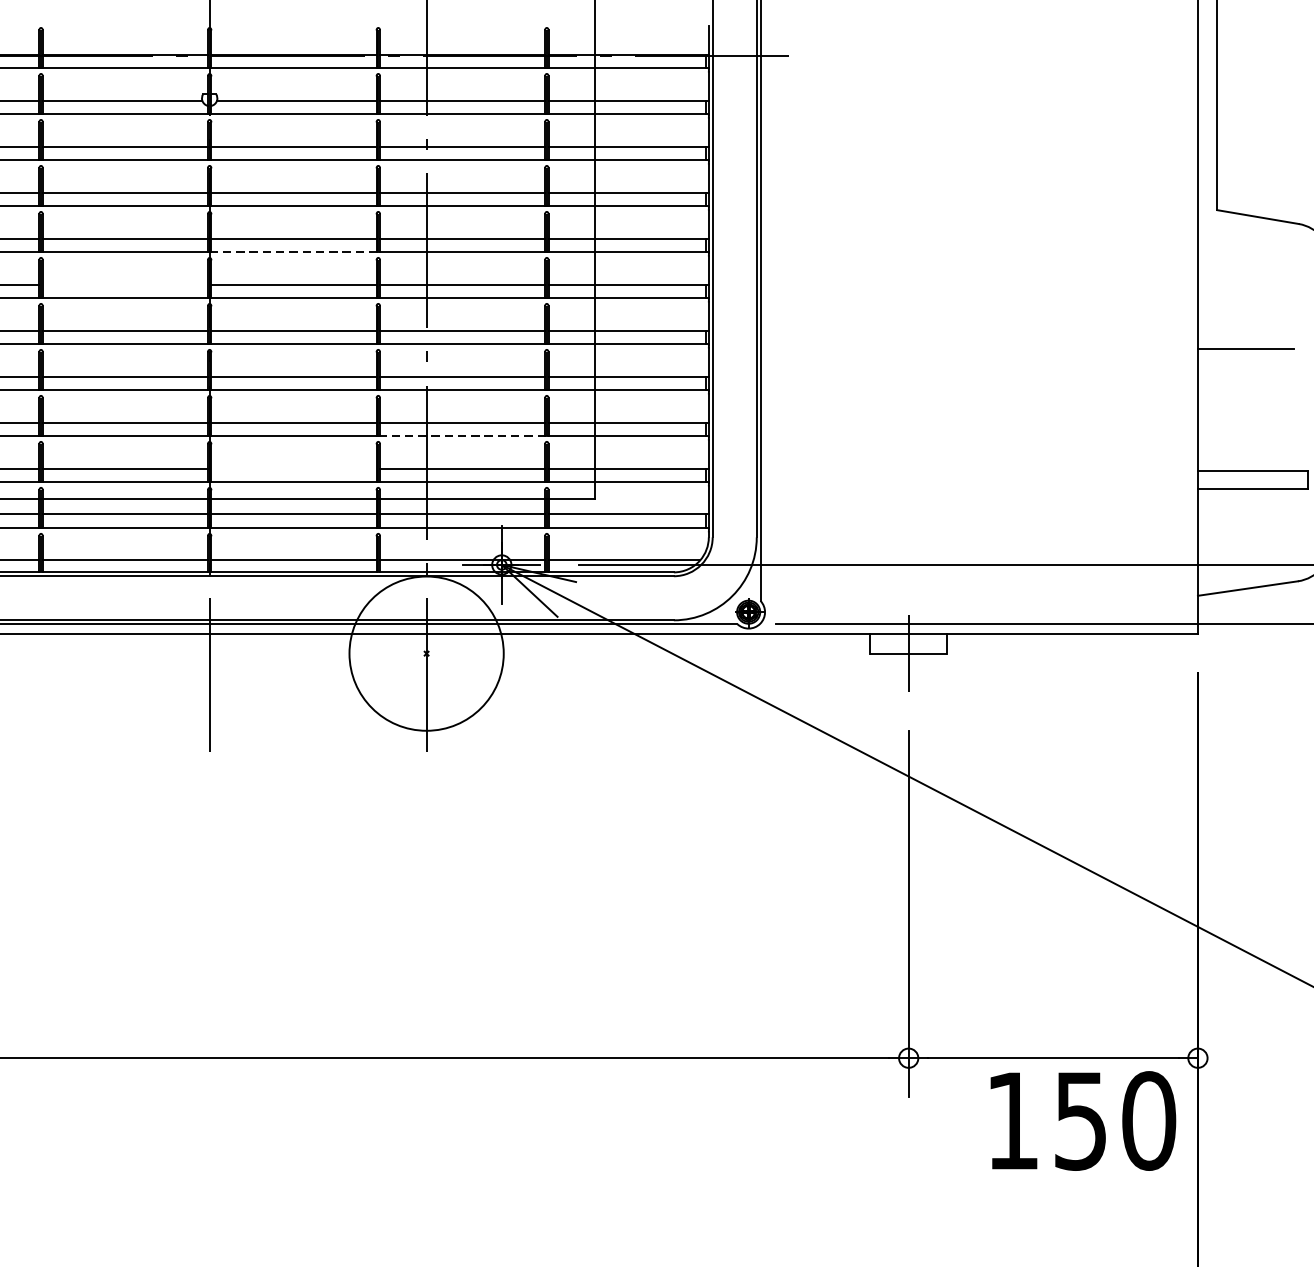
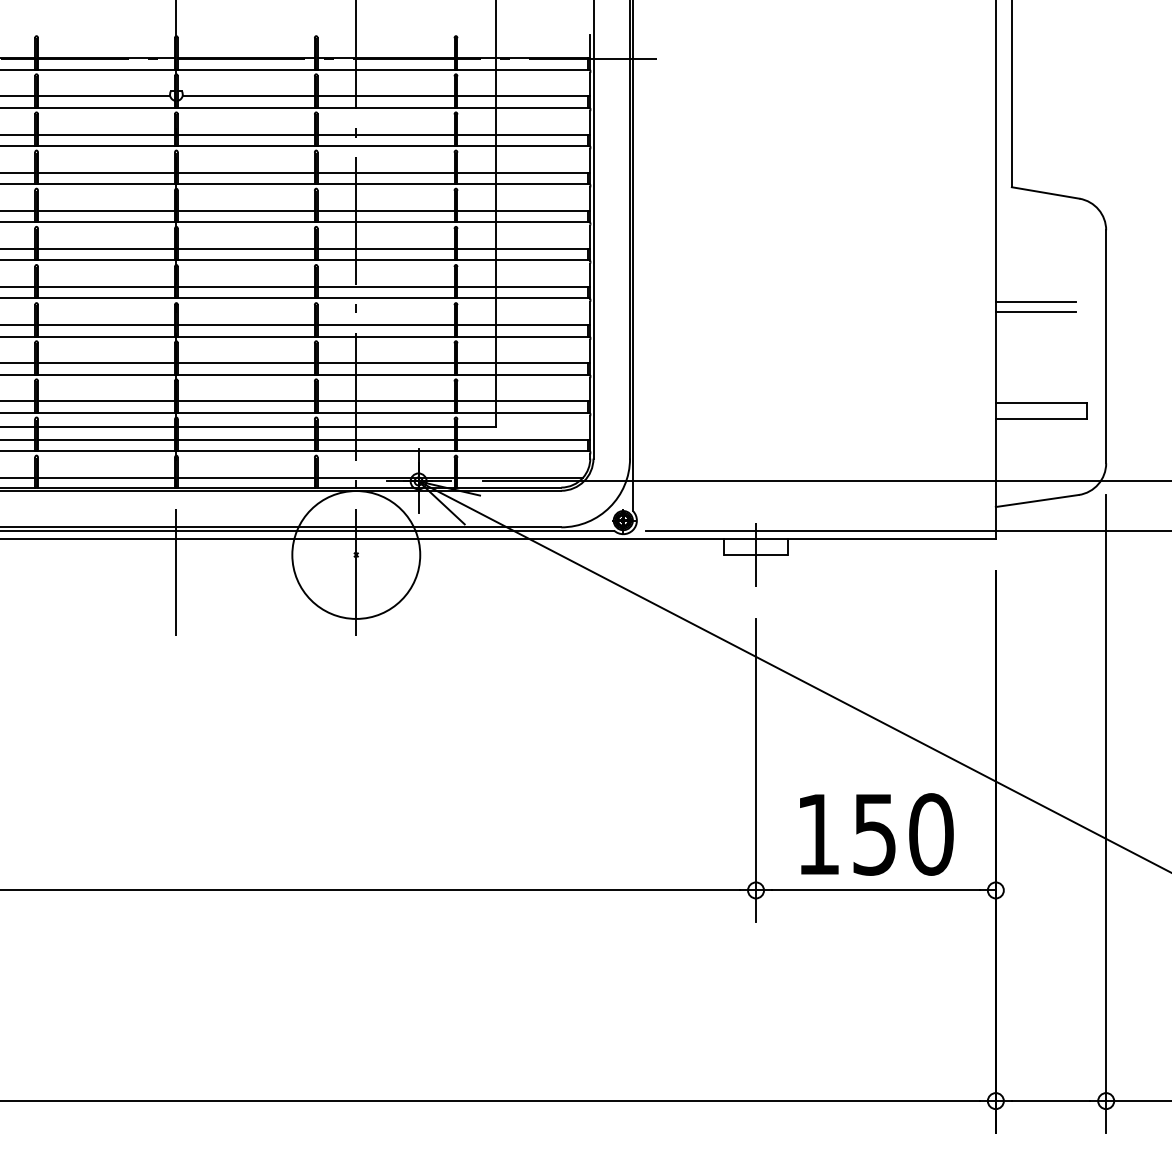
line: (294, 252) -> (246, 222), dashed -> solid
line: (125, 284) -> (106, 248), added
line: (1245, 361) -> (1035, 312), added
line: (463, 435) -> (386, 374), dashed -> solid
line: (293, 468) -> (245, 401), added
text: (1082, 1121) -> (876, 834), moved

